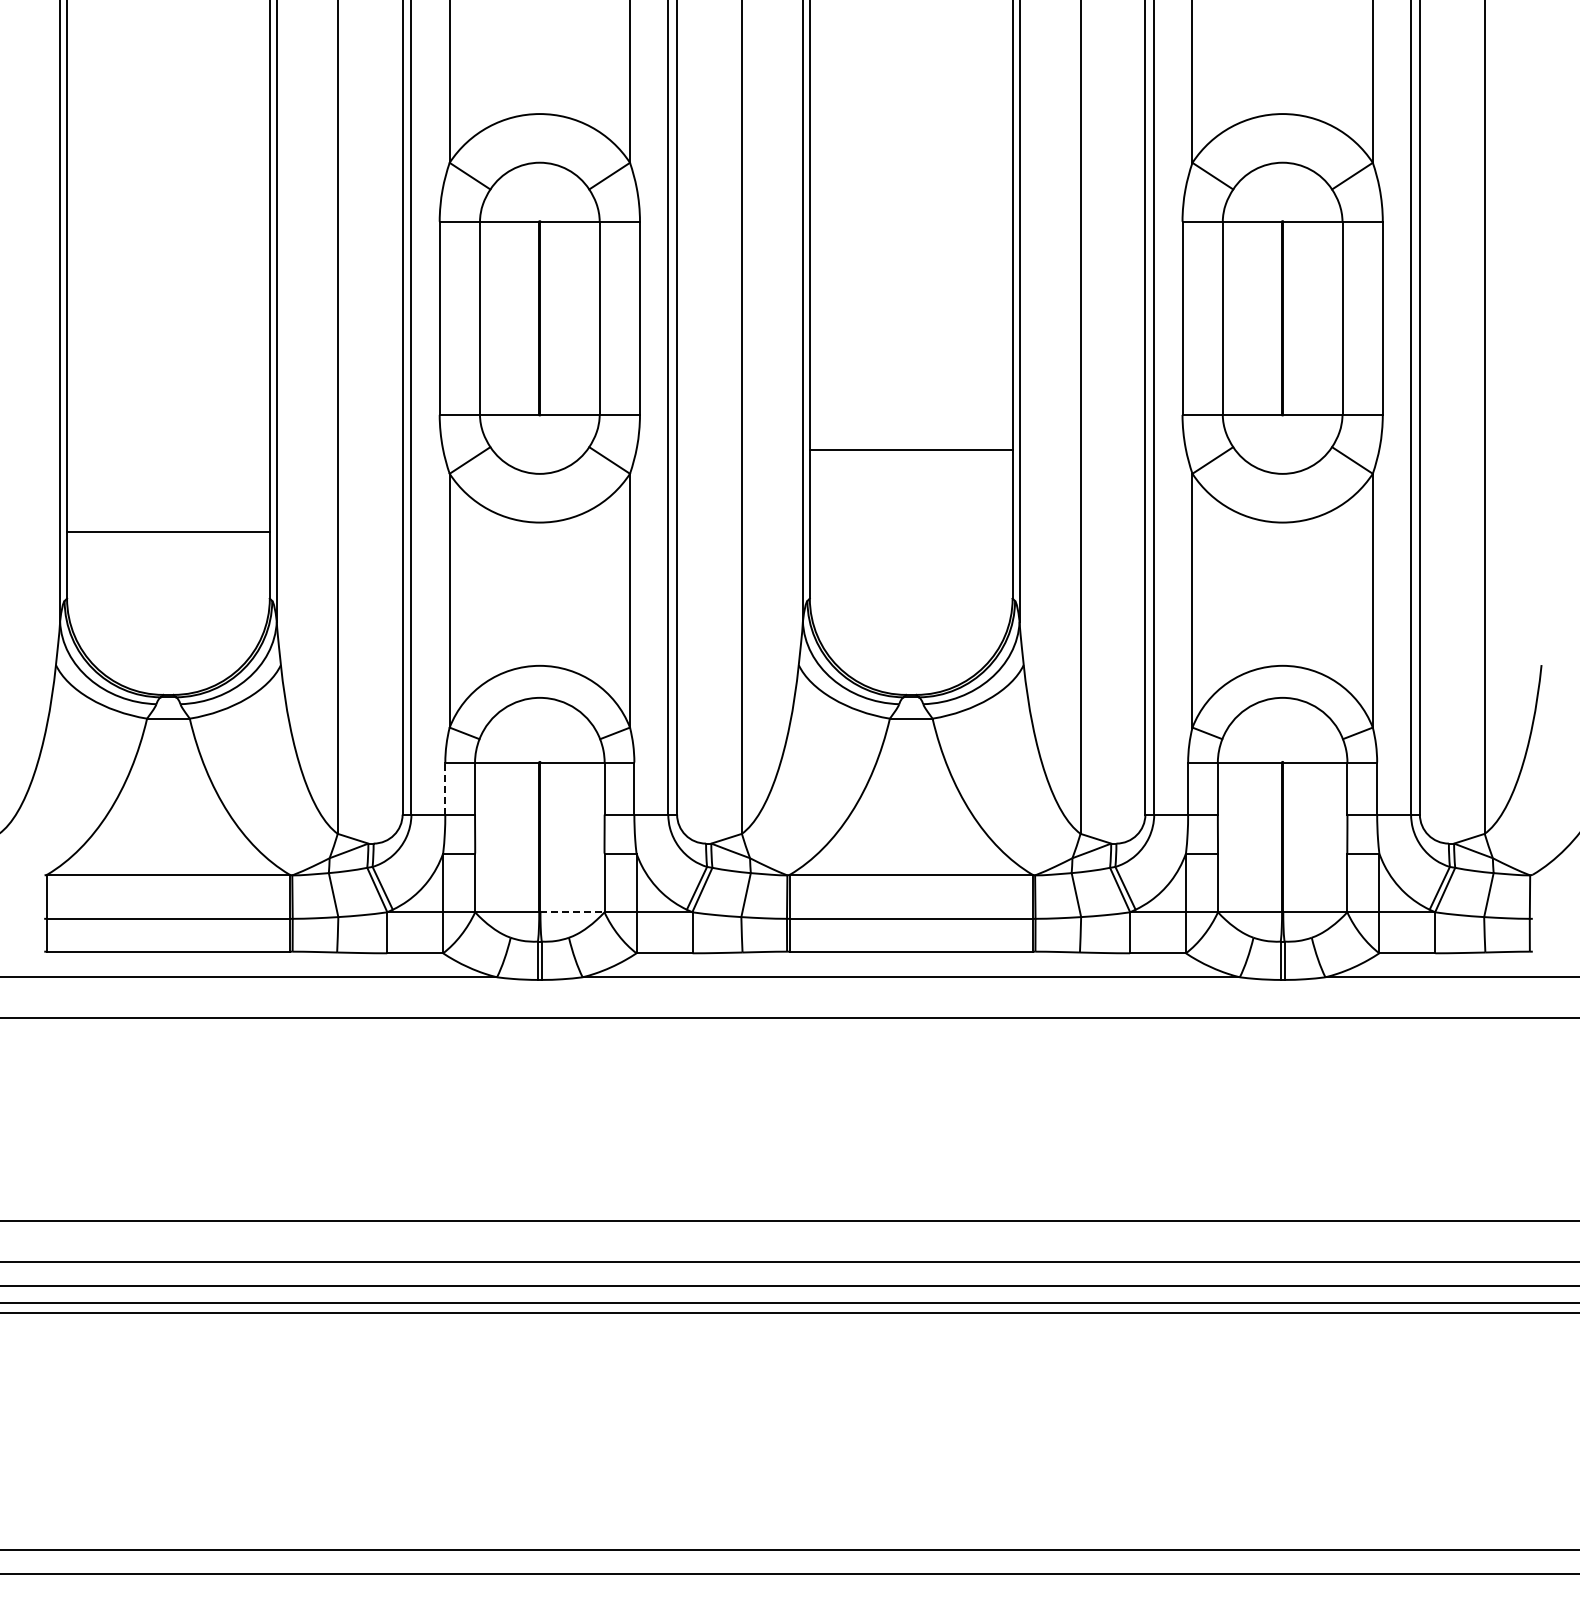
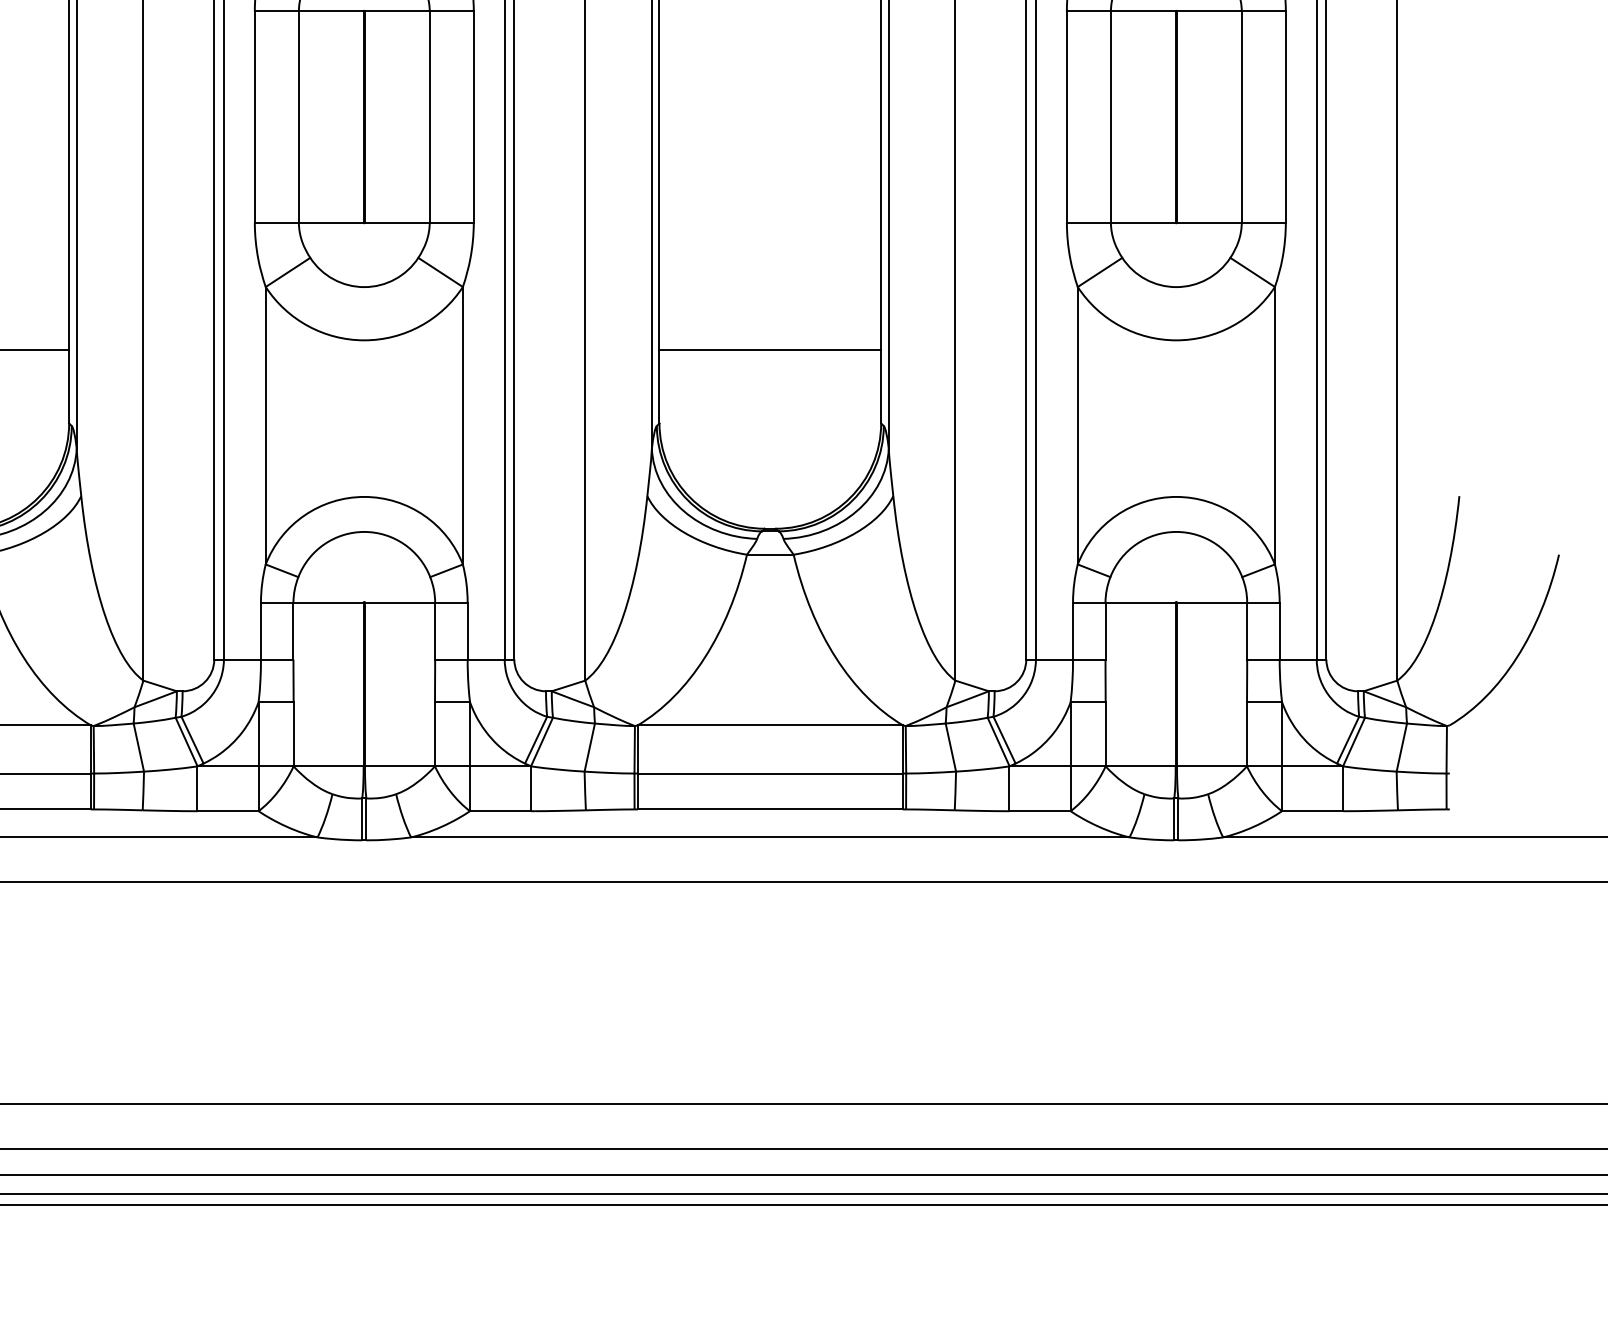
line: (910, 449) -> (769, 350), moved
line: (445, 788) -> (261, 631), dashed -> solid
line: (572, 912) -> (400, 766), dashed -> solid

